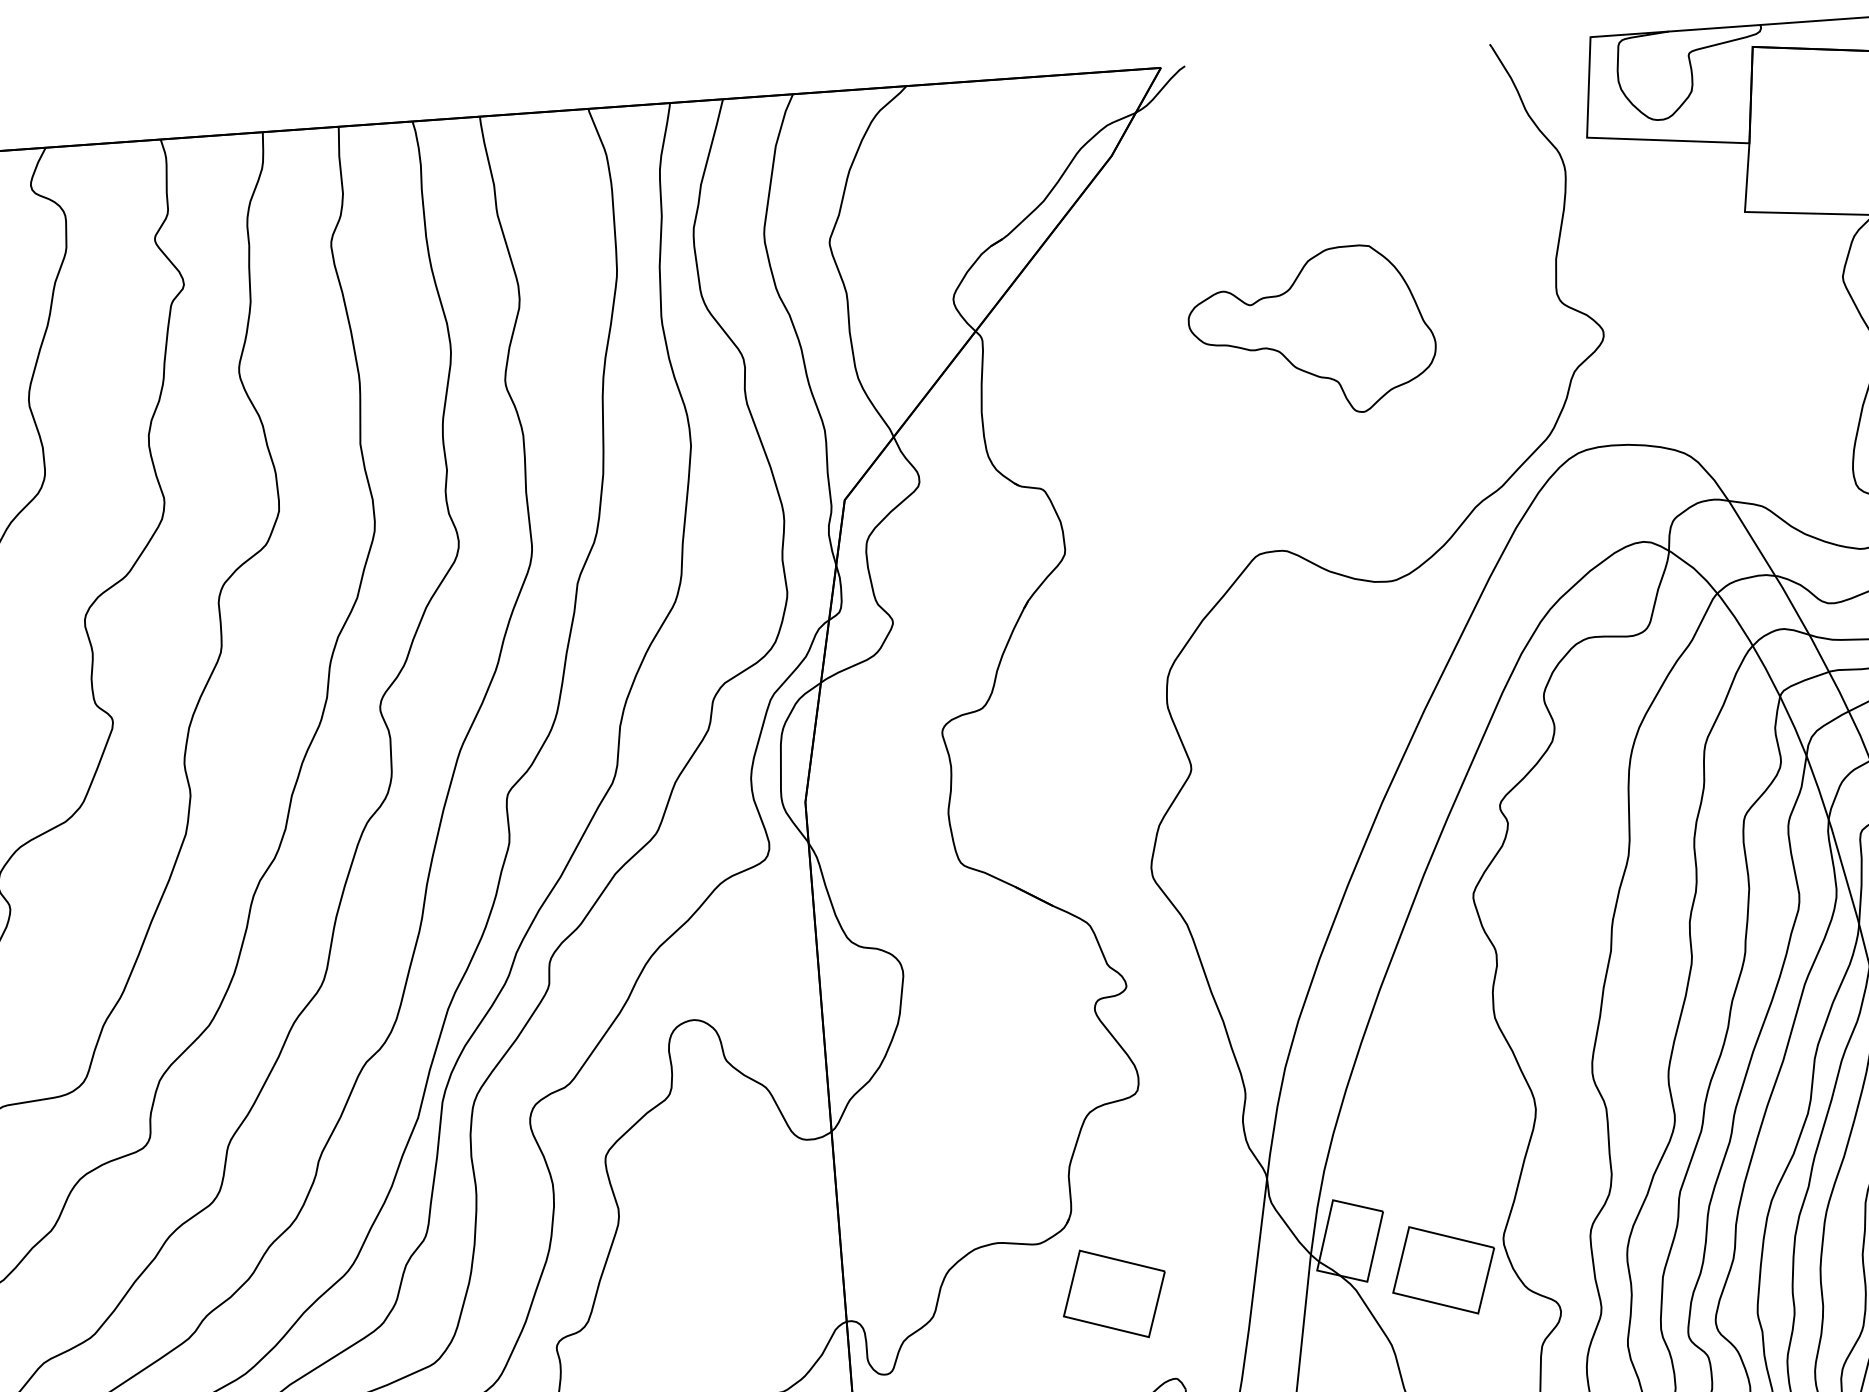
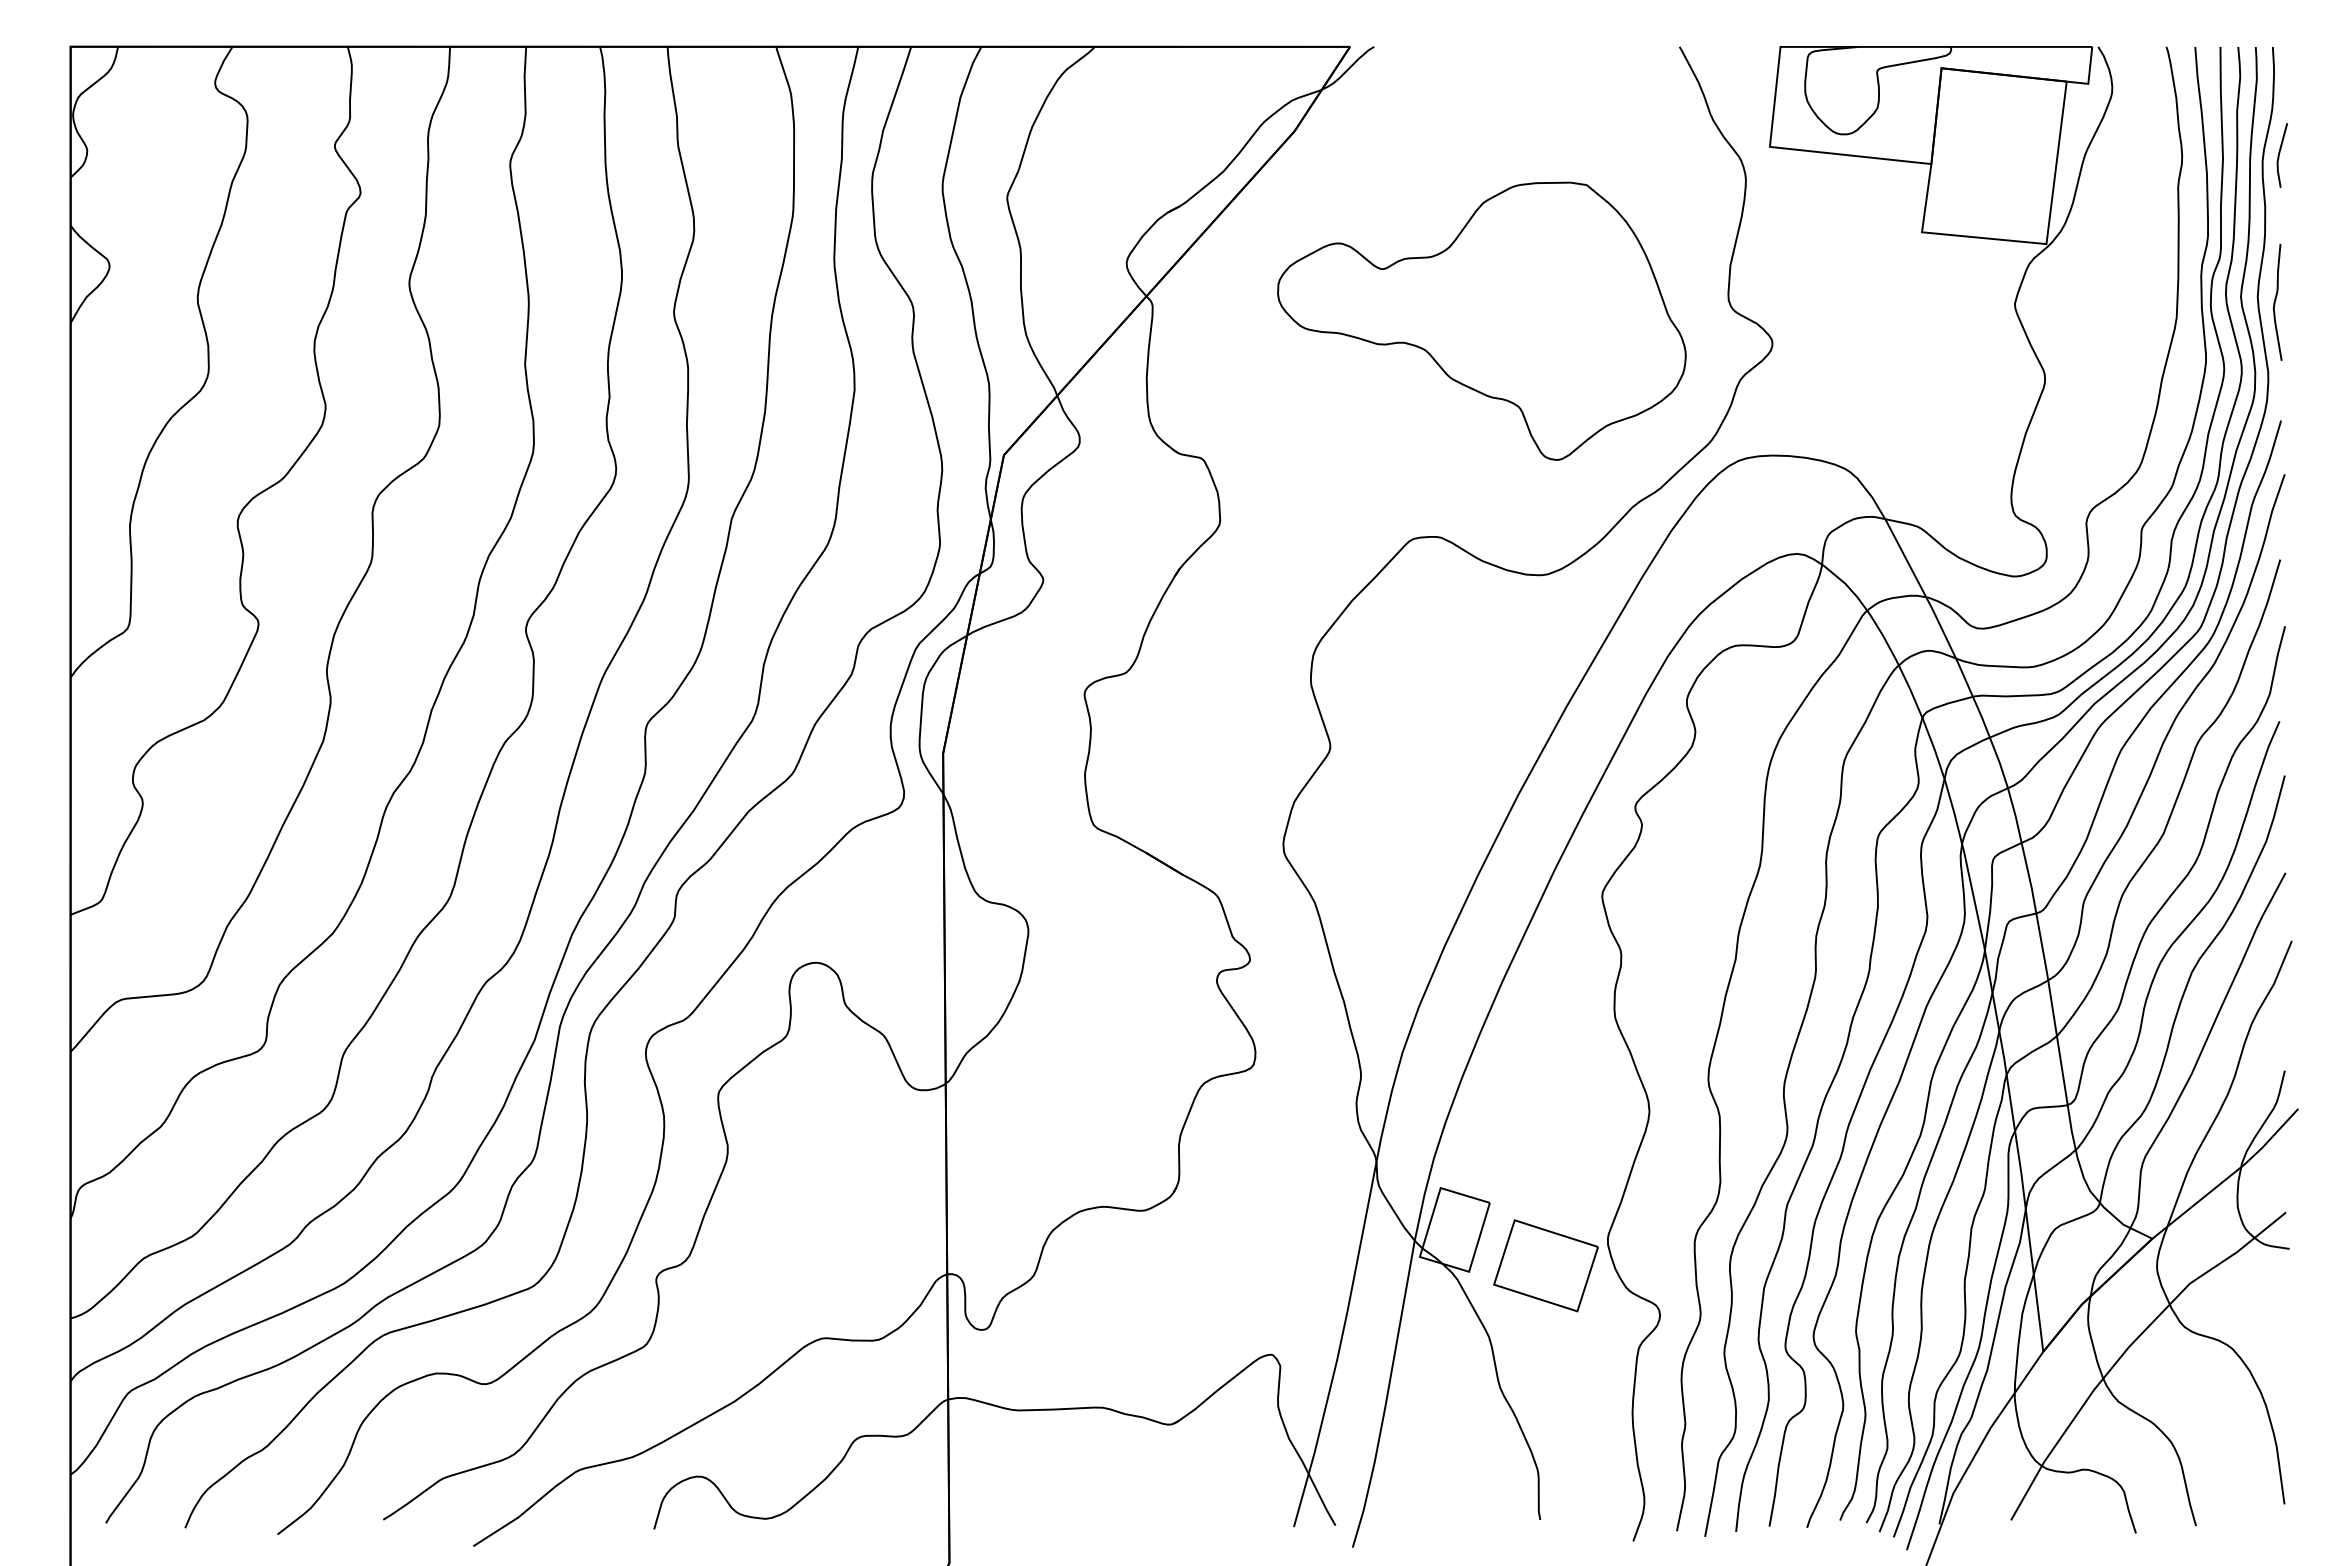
part: (1311, 331) -> (1481, 320), size x1.67
part: (1113, 1293) -> (1215, 1265), removed

